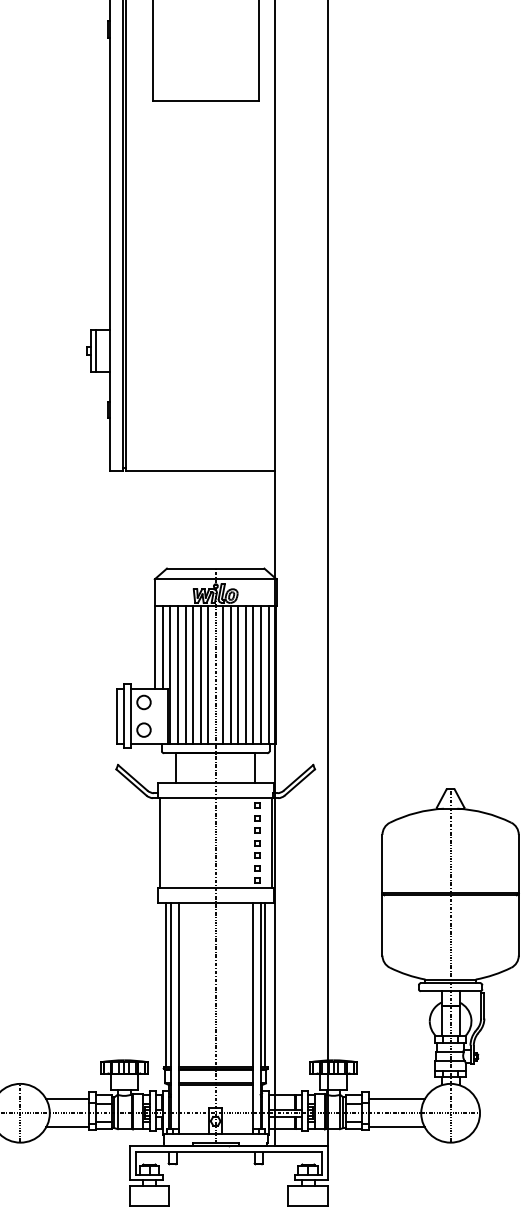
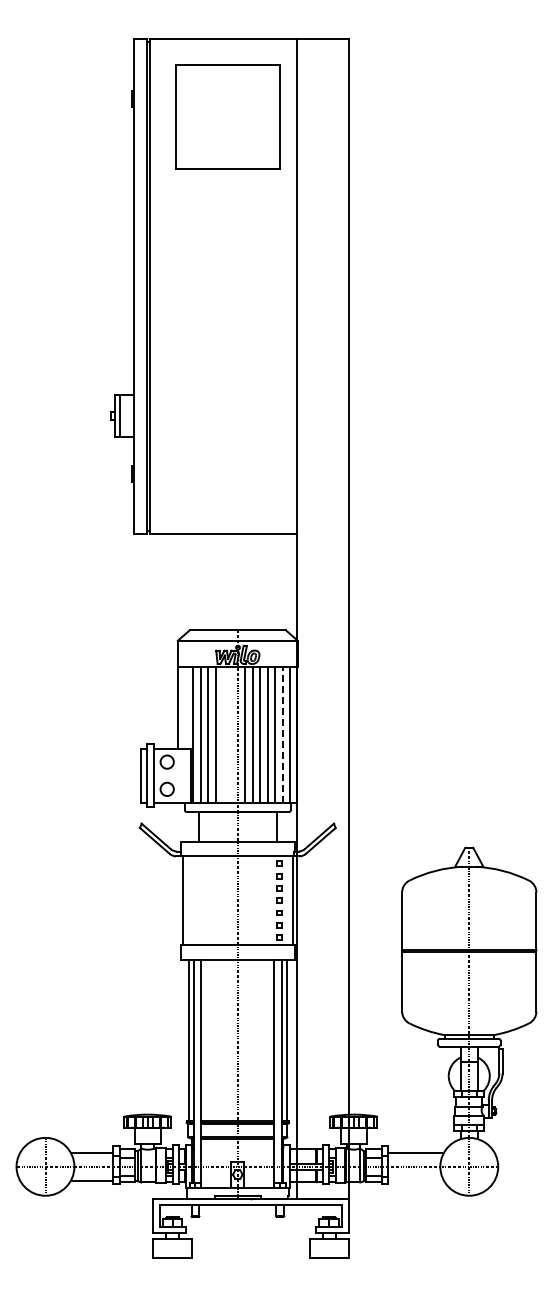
line: (162, 647) -> (185, 707), removed
line: (200, 674) -> (222, 734), removed
line: (208, 674) -> (230, 734), removed
line: (261, 674) -> (282, 734), solid -> dashed
line: (396, 1127) -> (415, 1180), removed

